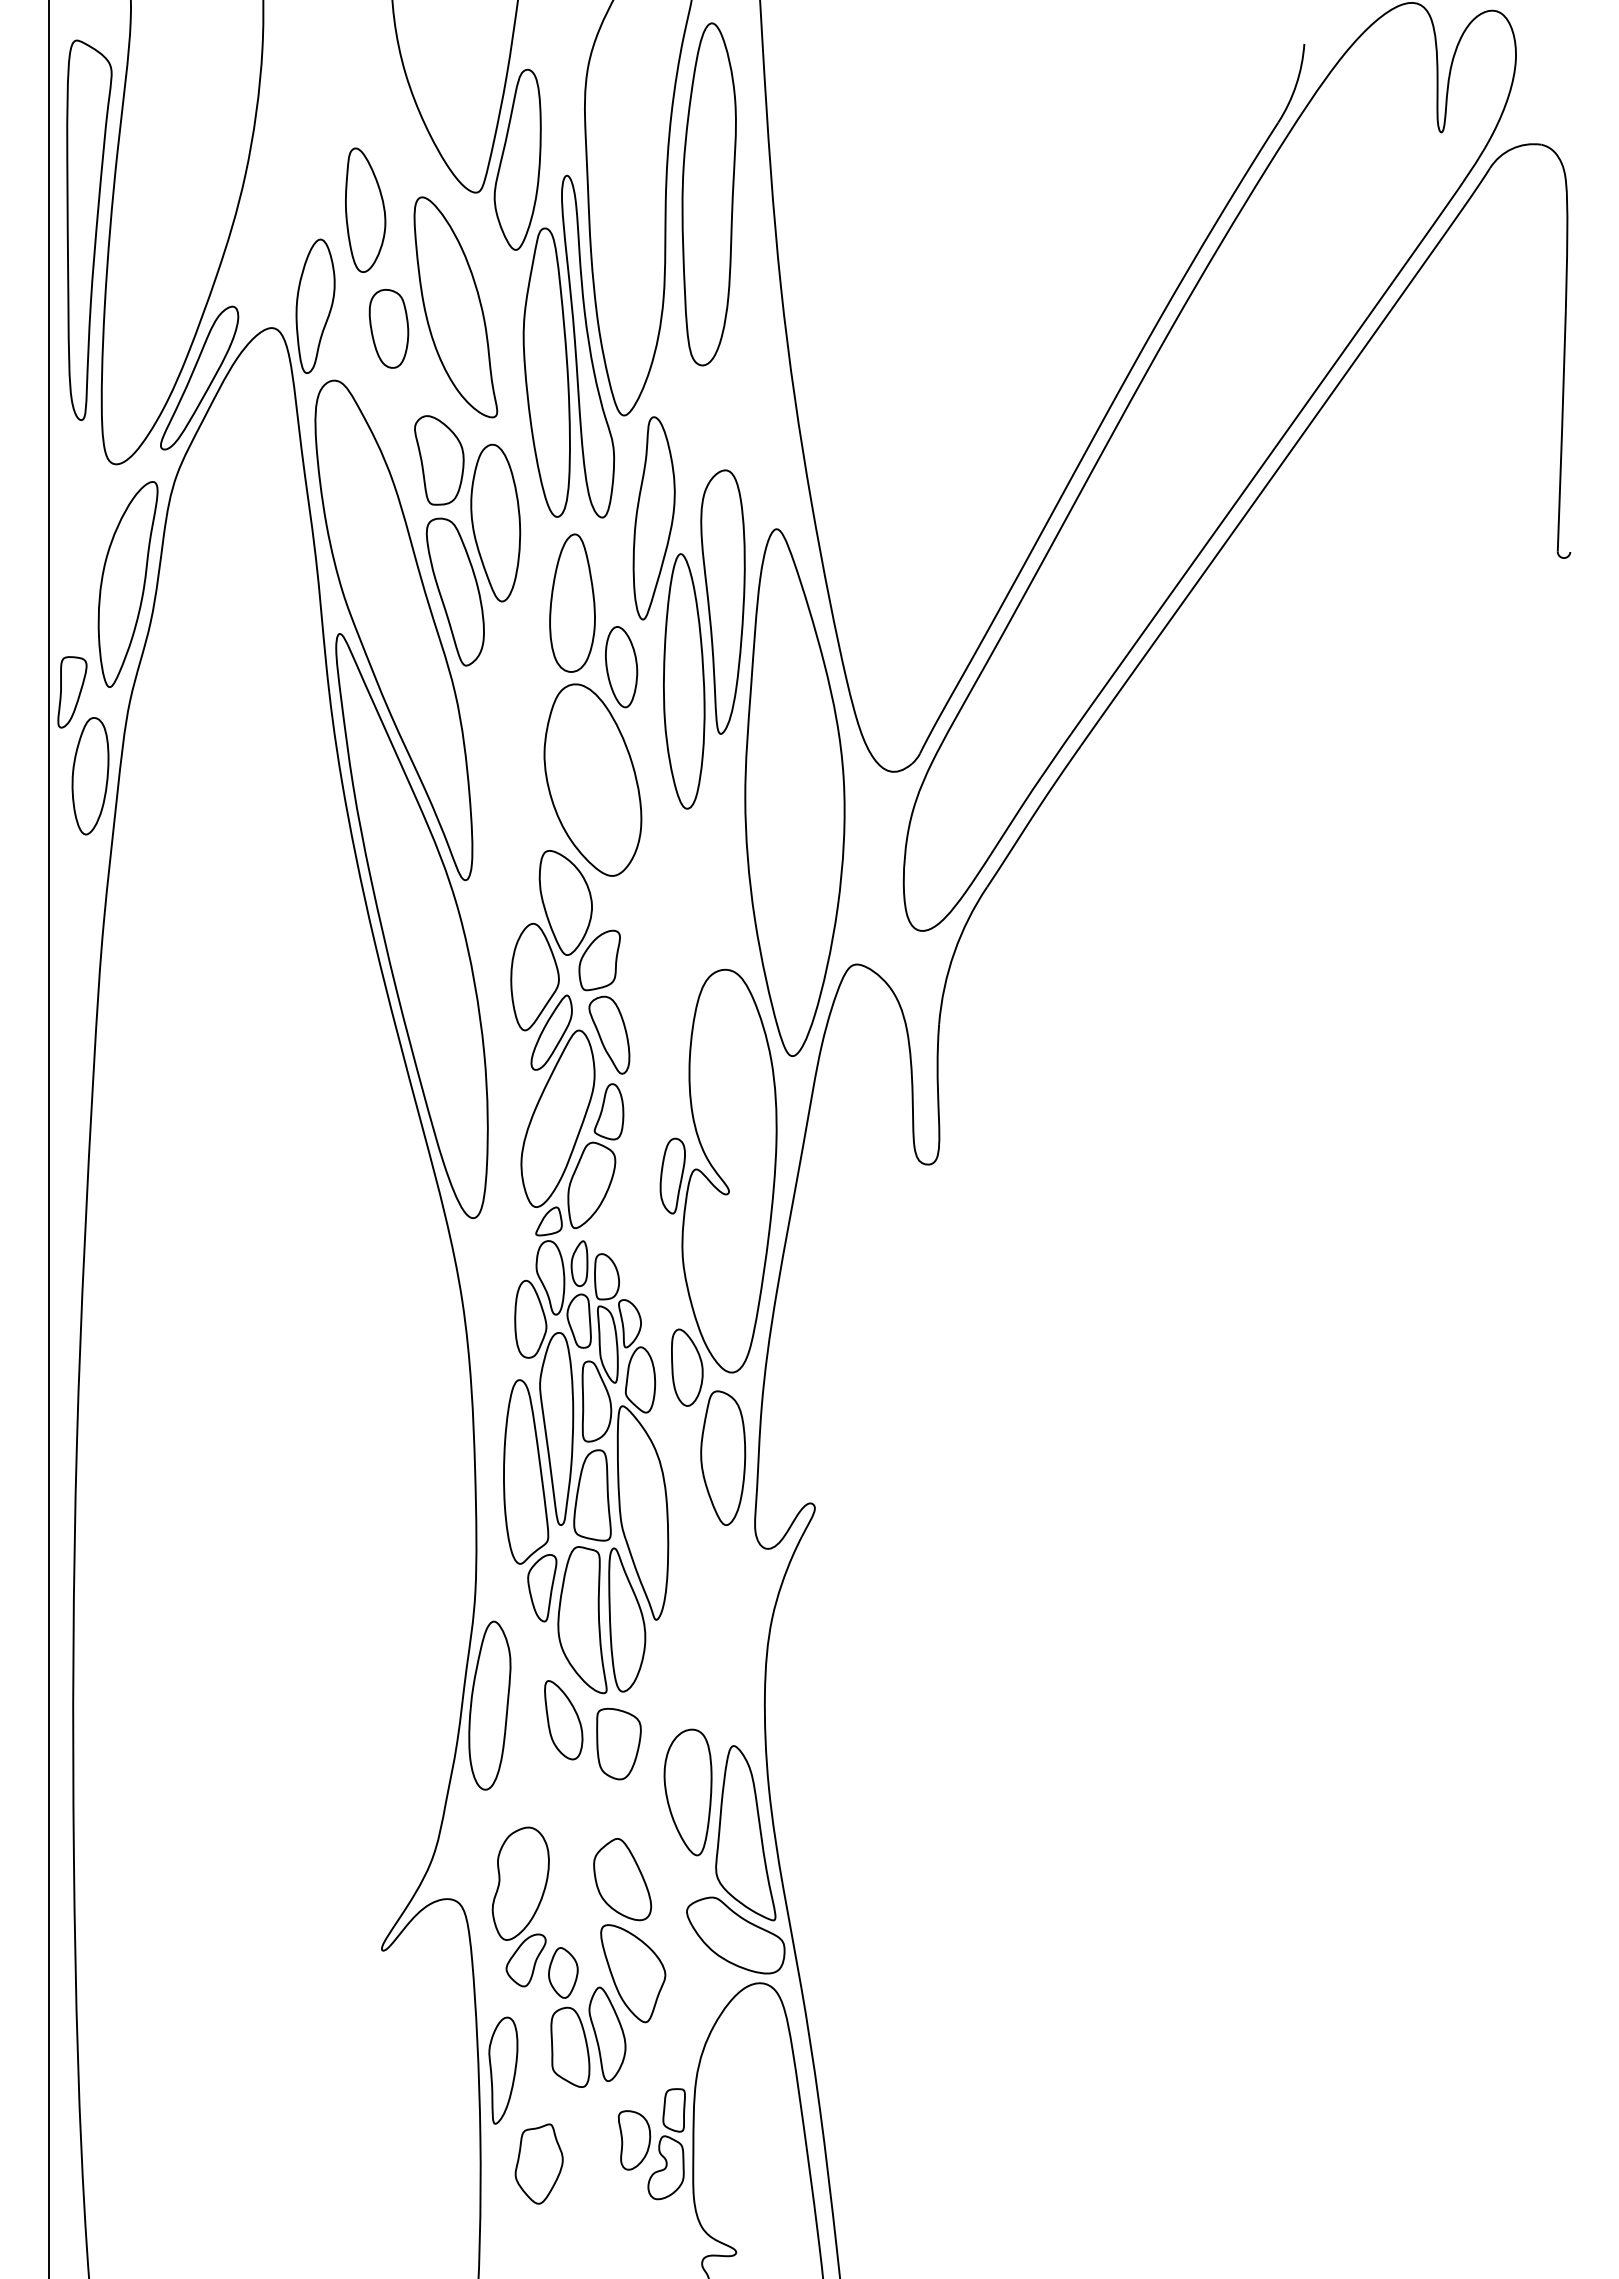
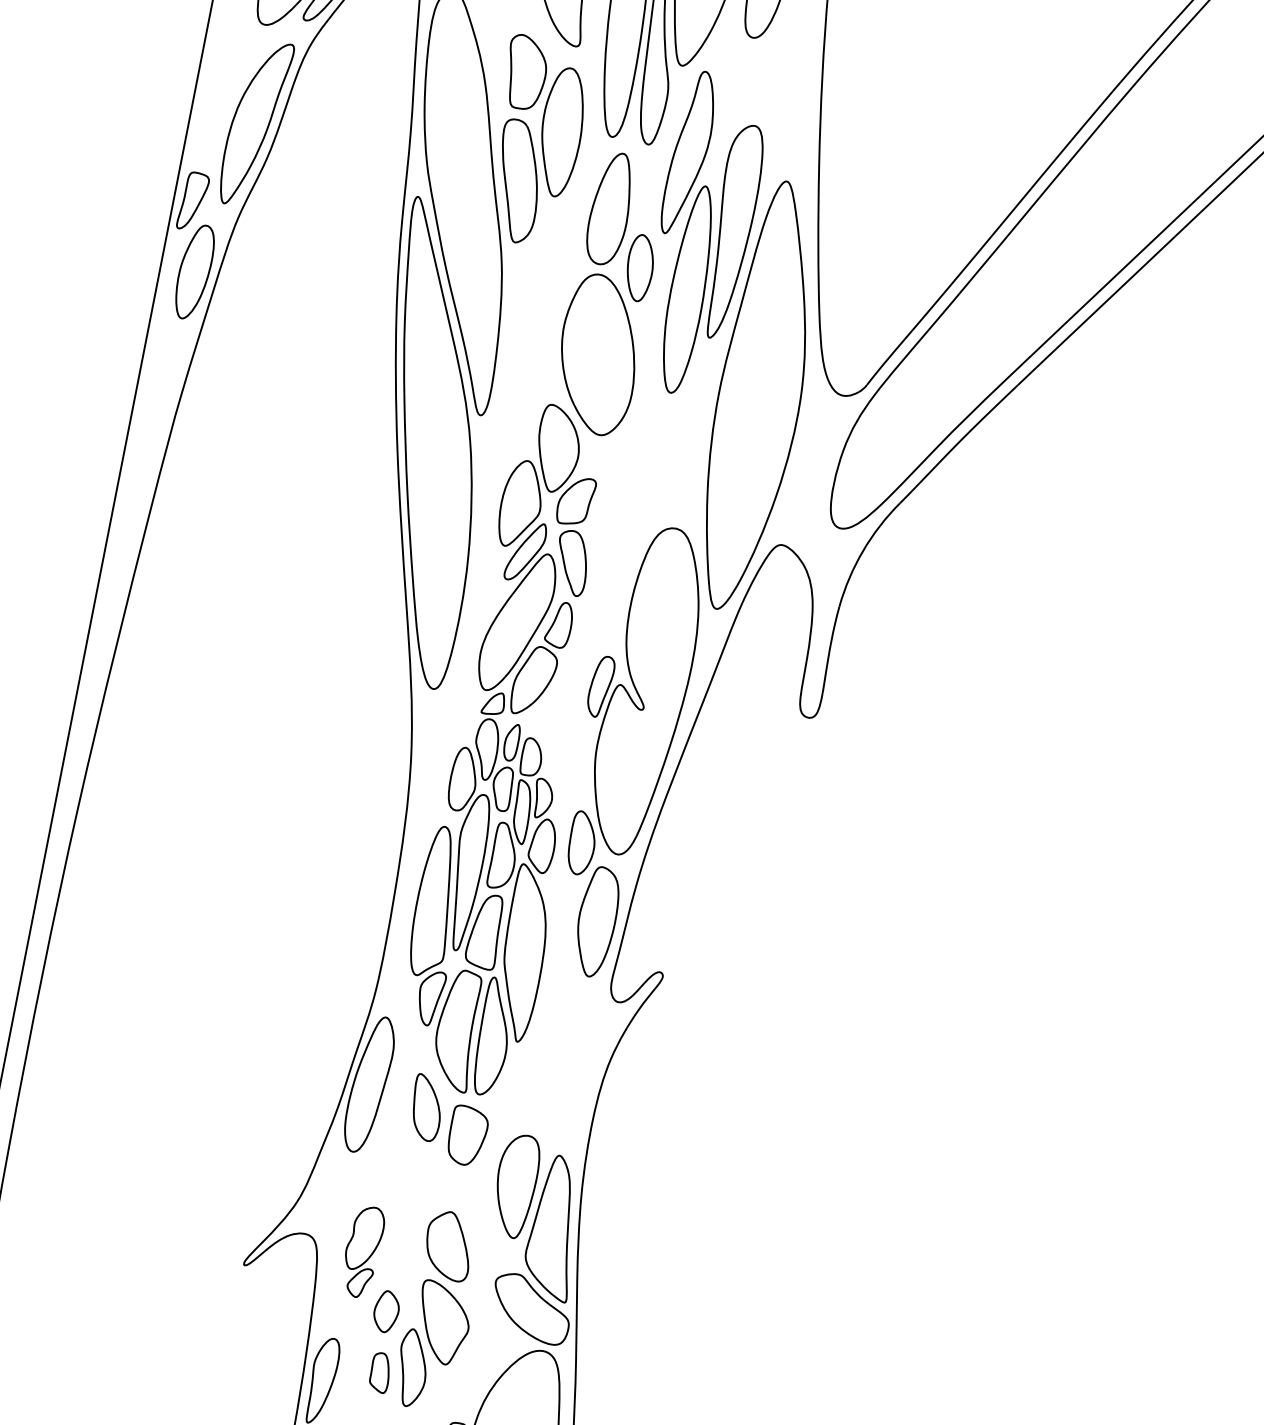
part: (520, 1906) -> (362, 1251), size x0.7
part: (570, 2046) -> (380, 1372), size x0.6

